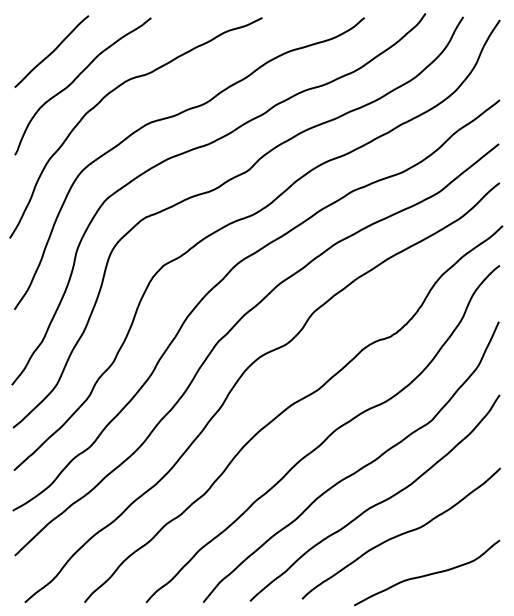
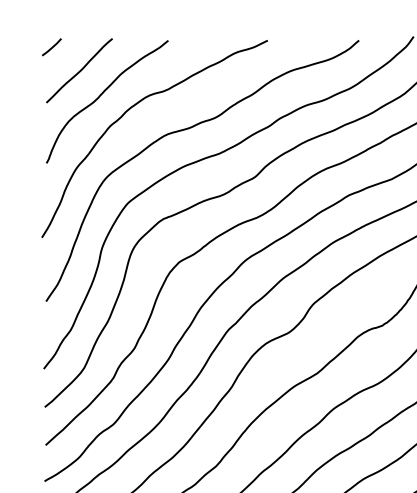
line: (20, 25) -> (51, 47), added

